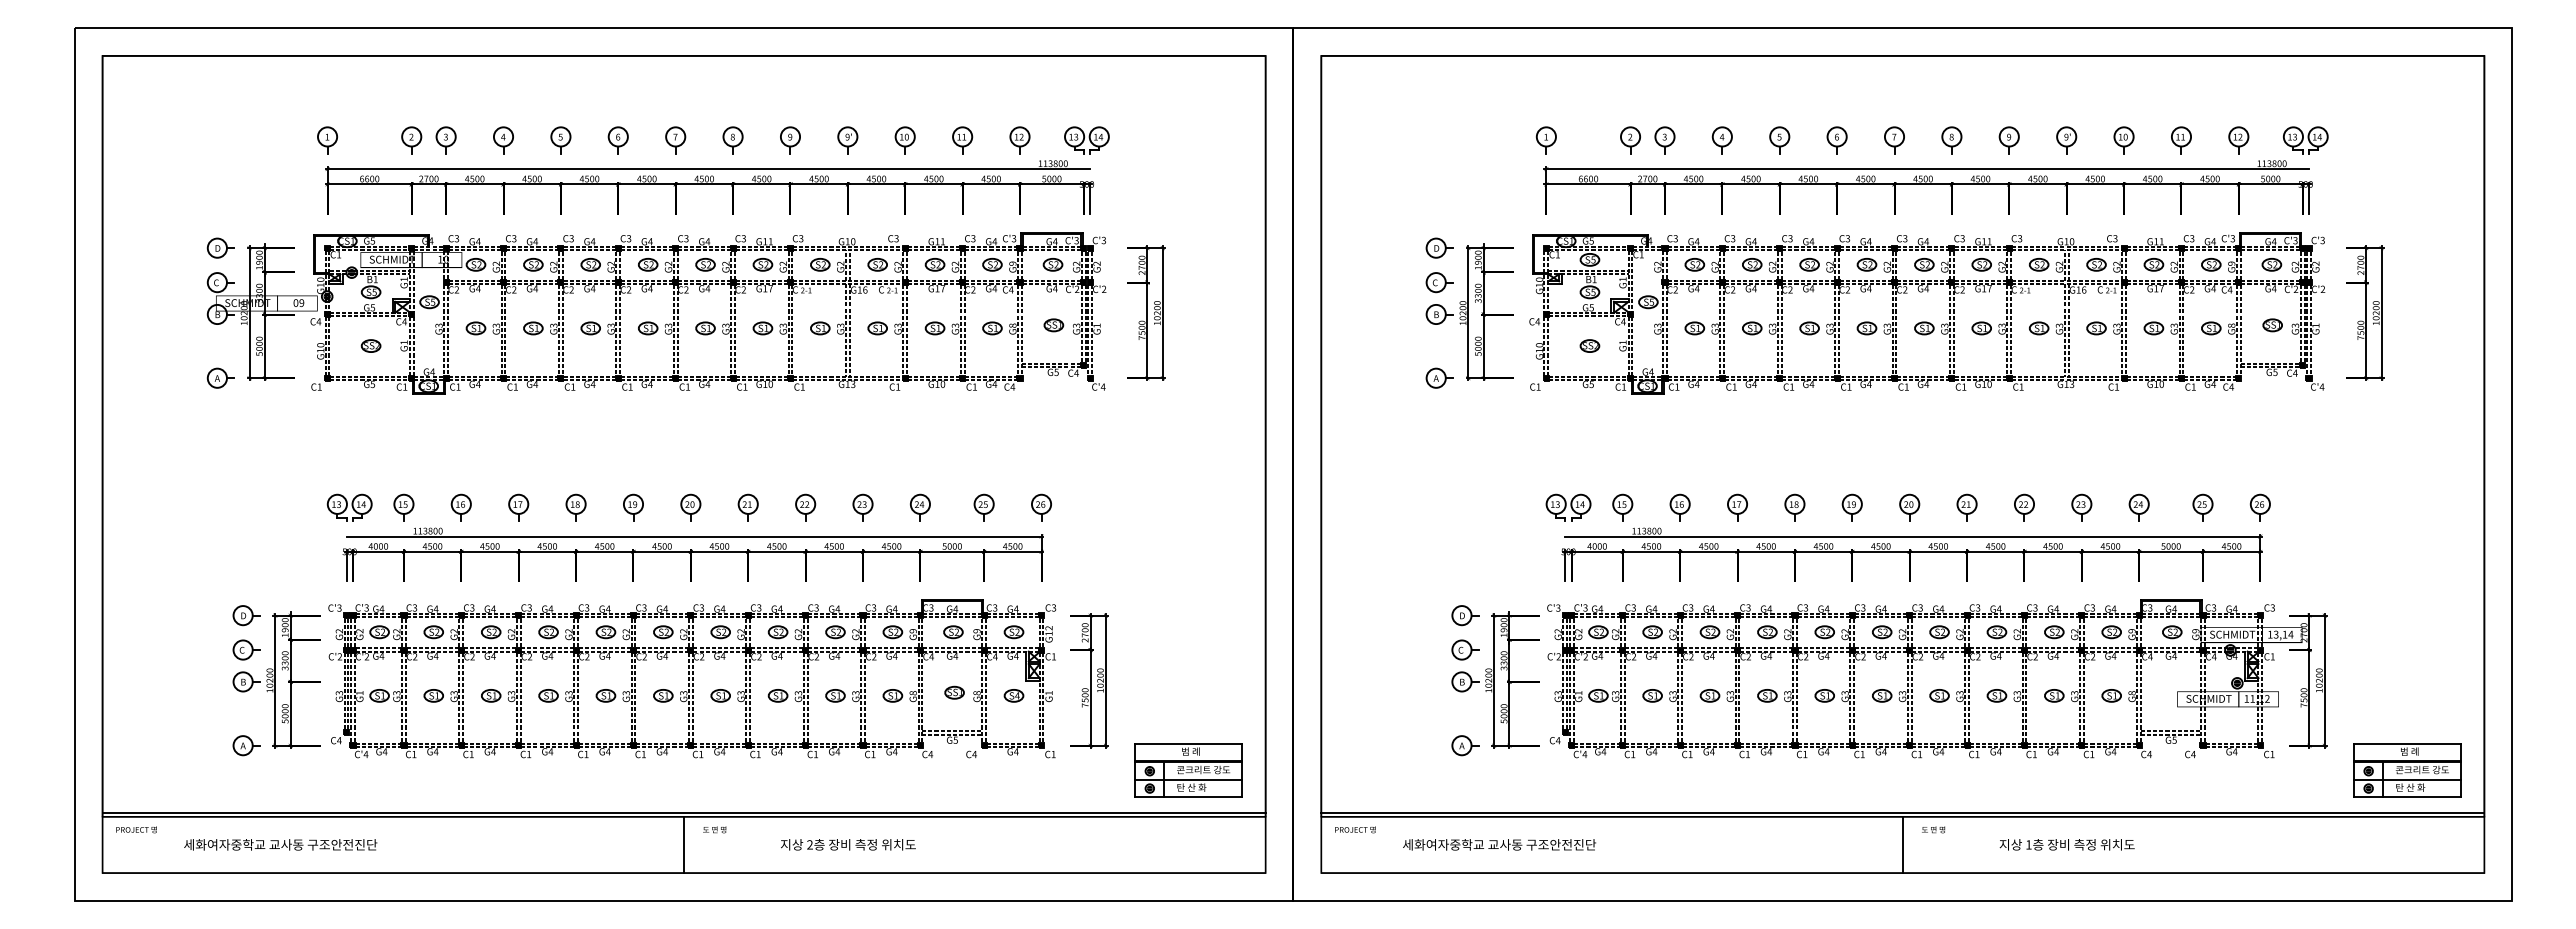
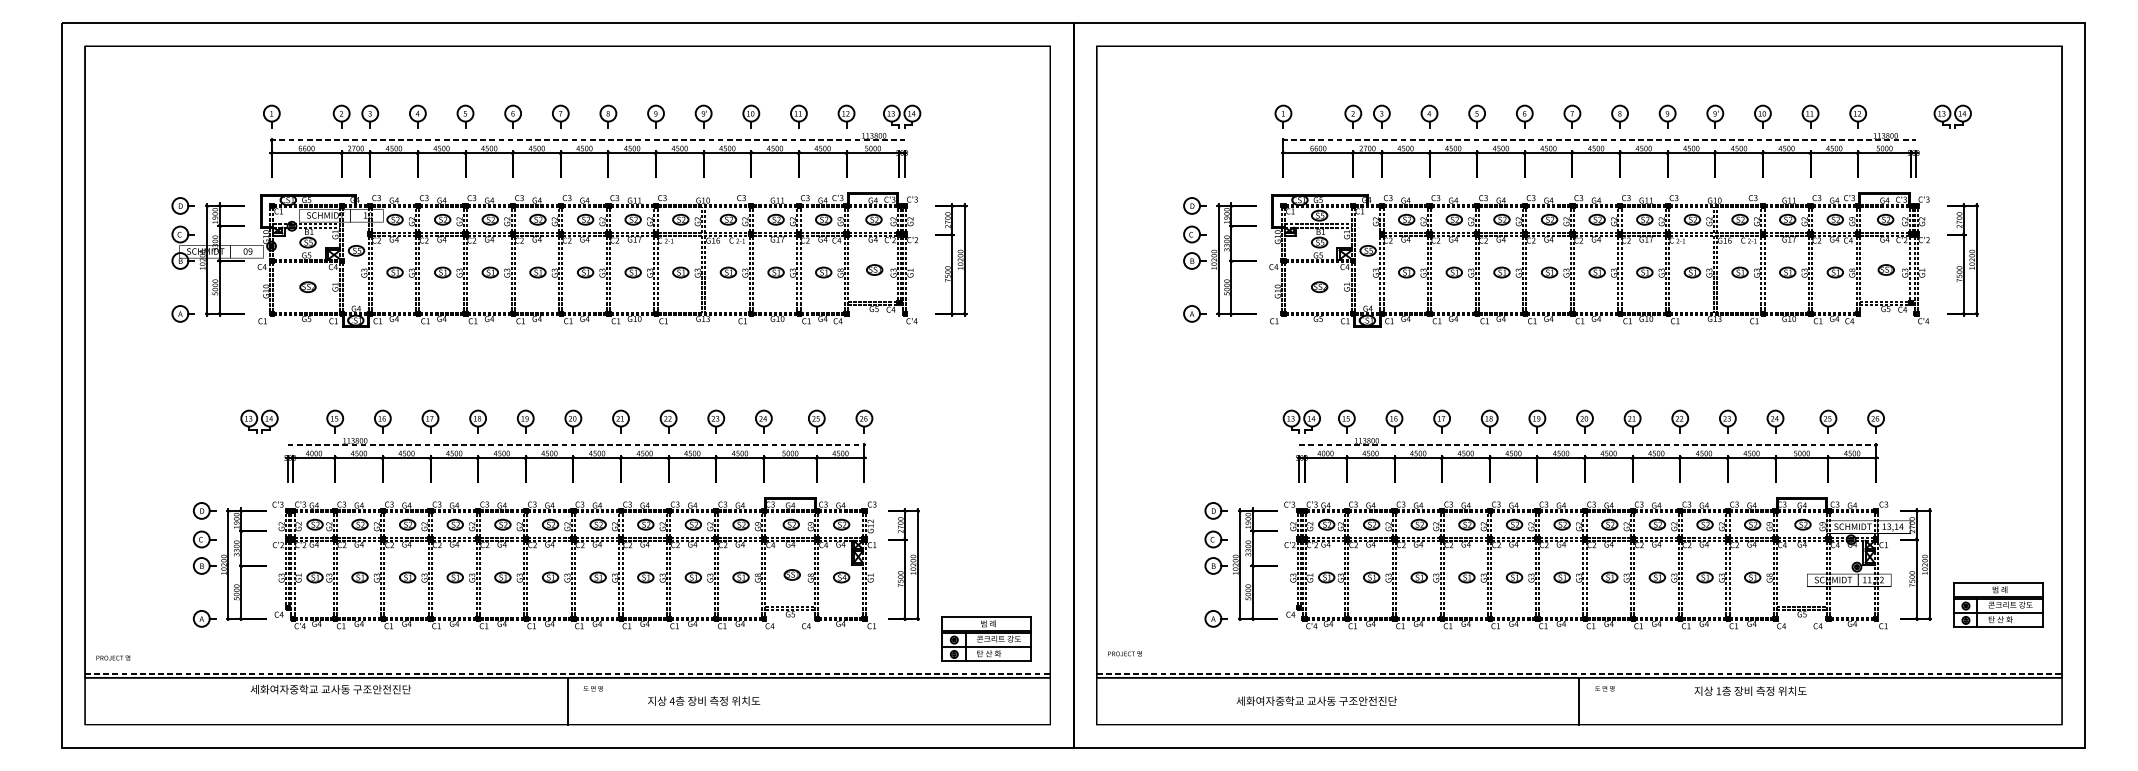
part: (2305, 140) -> (1952, 116), moved
line: (708, 169) -> (588, 140), solid -> dashed
line: (1927, 169) -> (1599, 140), solid -> dashed
line: (2304, 323) -> (1912, 268), removed
part: (349, 507) -> (259, 421), moved
line: (695, 536) -> (577, 445), solid -> dashed
line: (1914, 536) -> (1588, 445), solid -> dashed
part: (2407, 770) -> (1998, 605), moved
line: (684, 812) -> (568, 674), solid -> dashed
line: (1902, 812) -> (1579, 674), solid -> dashed
text: (136, 829) -> (113, 657), moved
text: (1355, 829) -> (1125, 653), moved
text: (280, 844) -> (330, 689), moved
text: (809, 844) -> (671, 700), 2 -> 4
text: (1499, 844) -> (1316, 700), moved
text: (2066, 844) -> (1750, 690), moved

